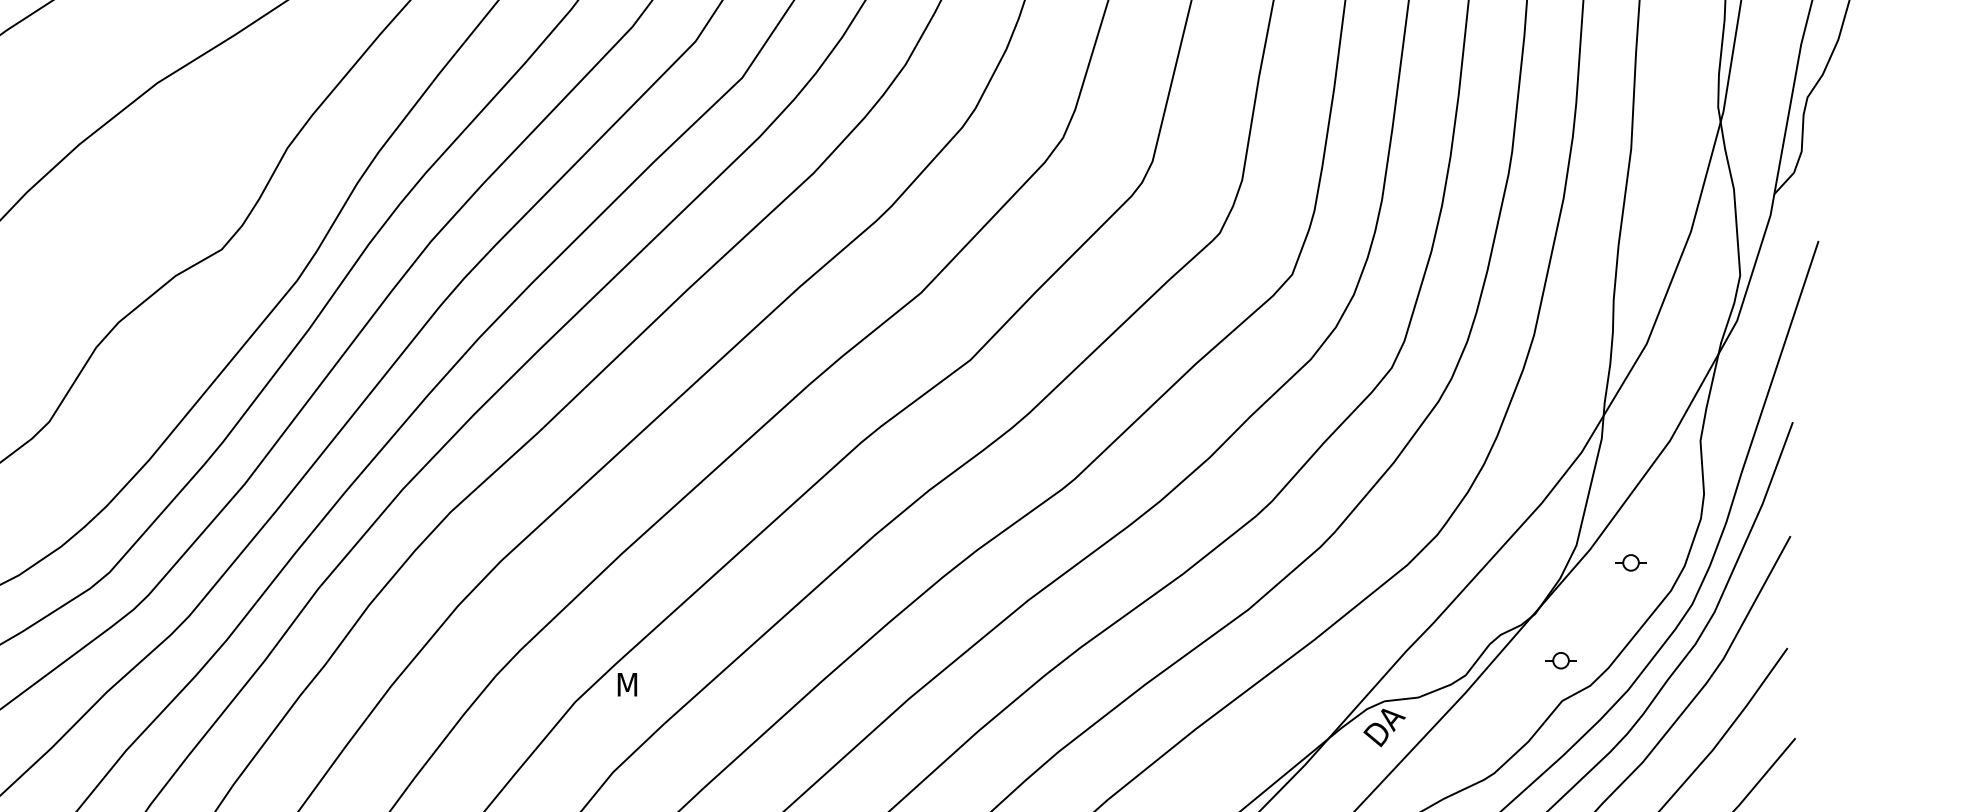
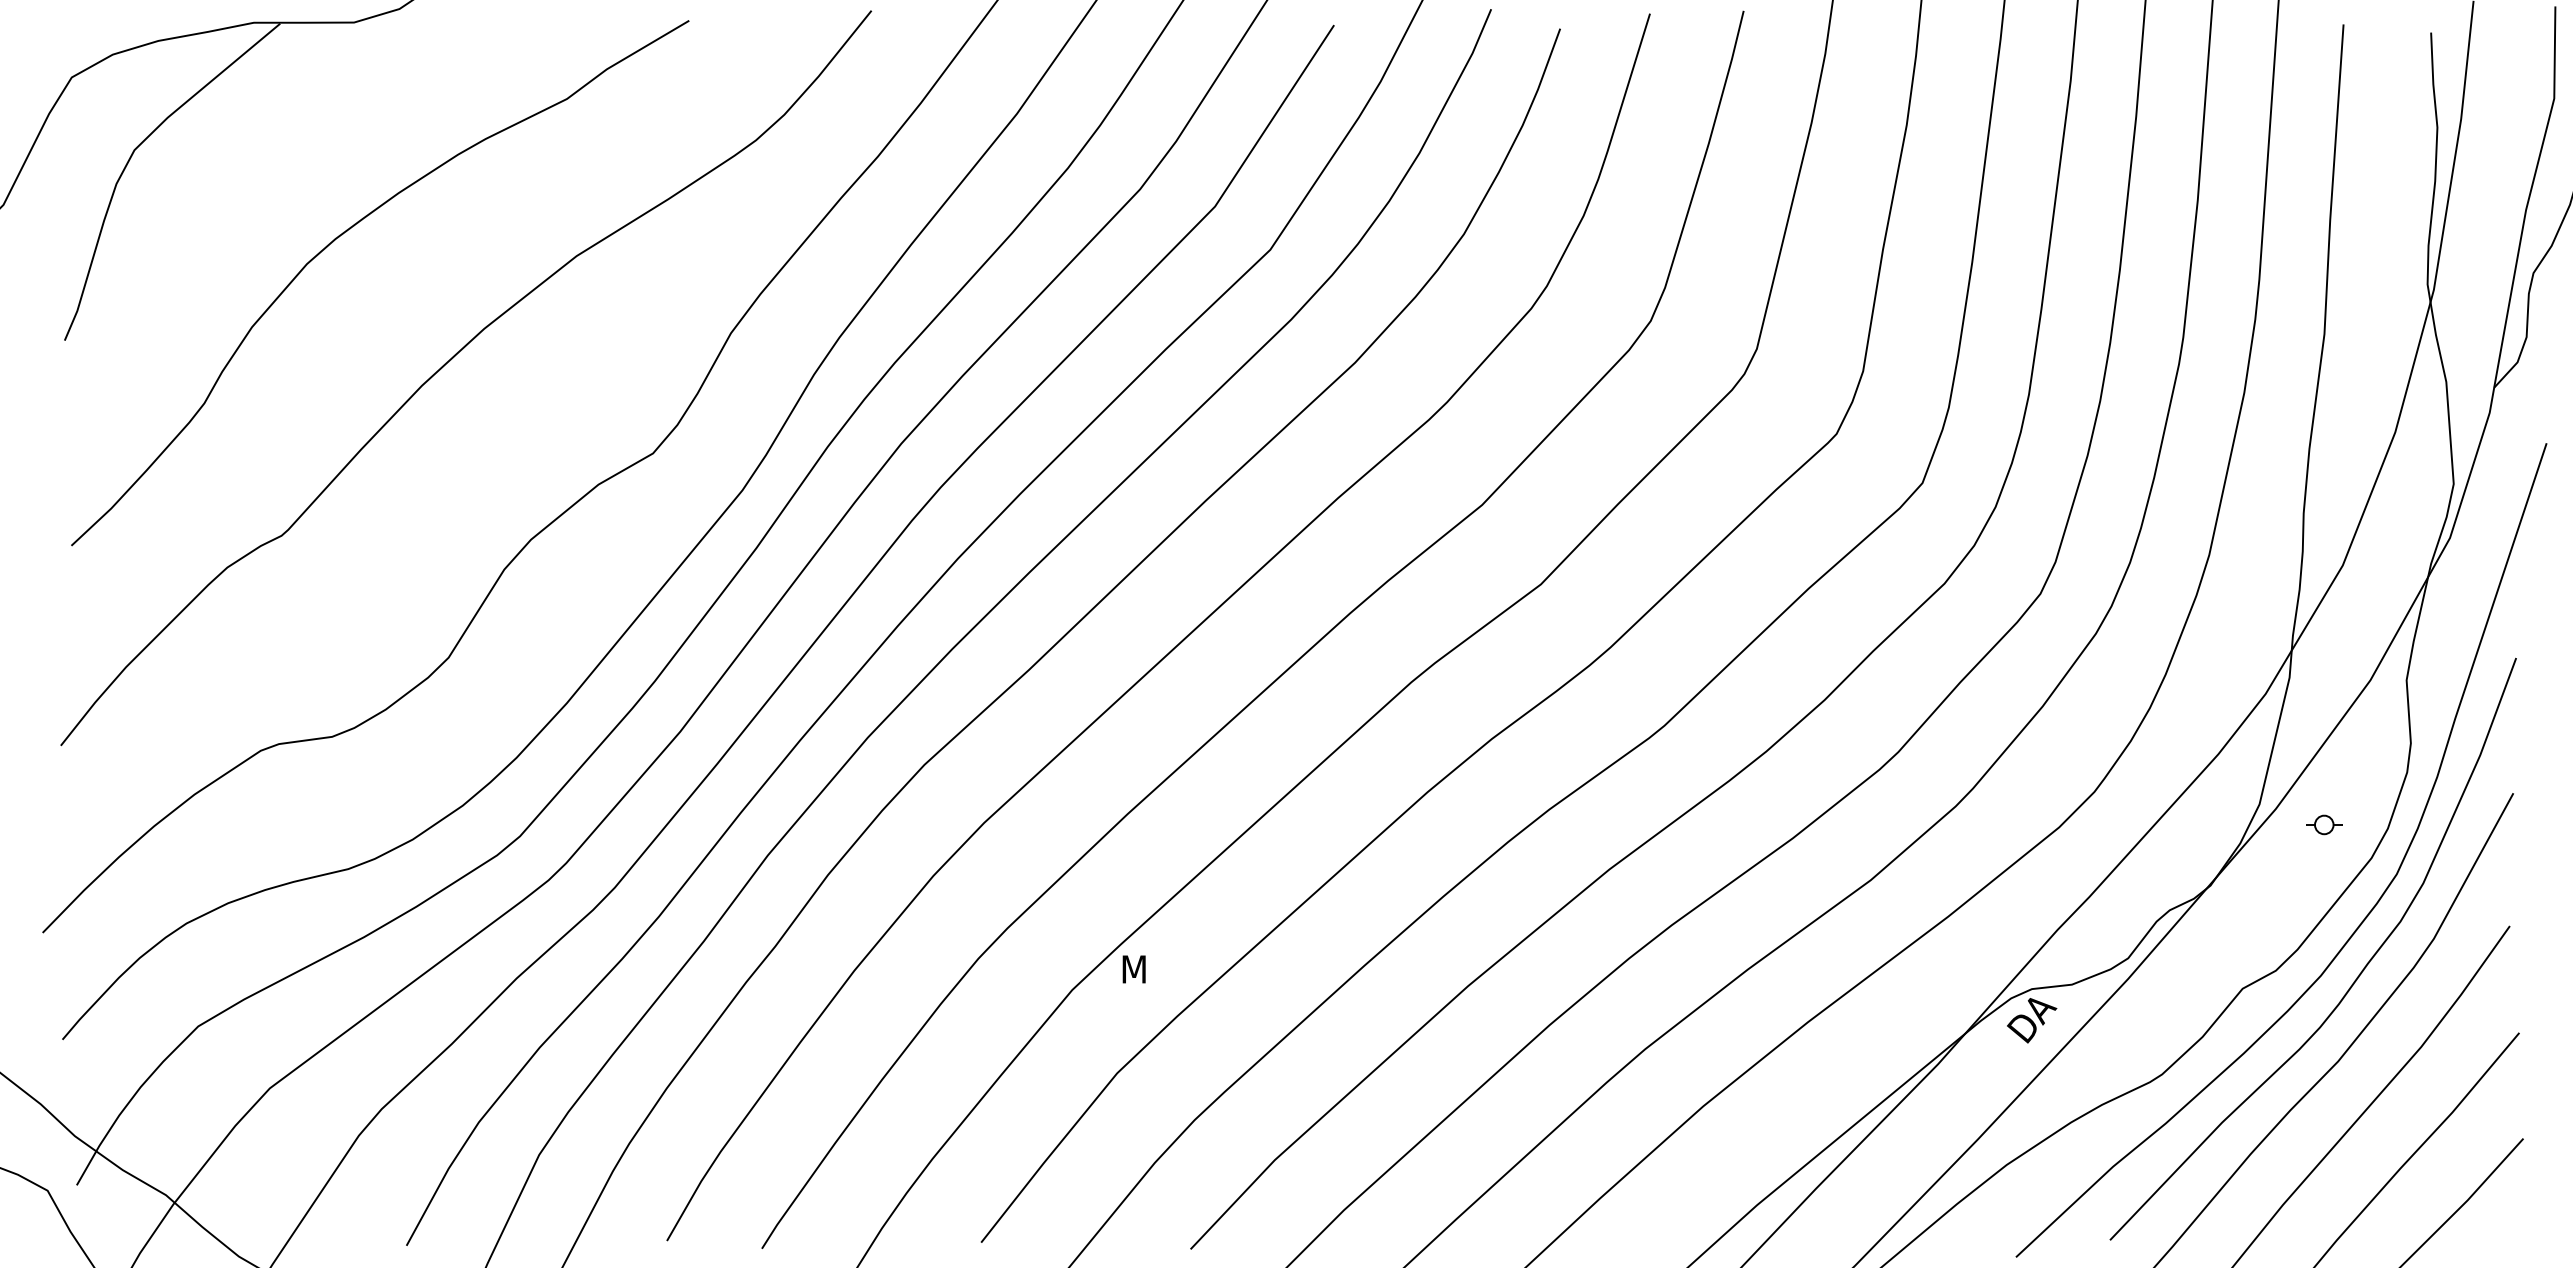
part: (1561, 660) -> (2241, 940), removed

